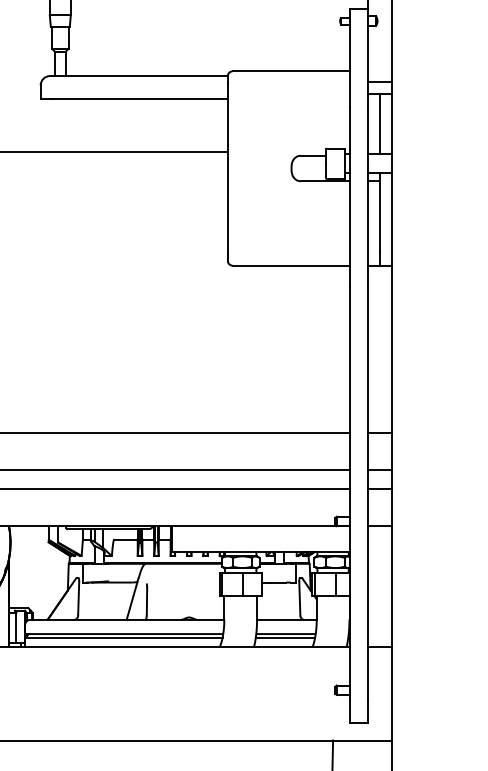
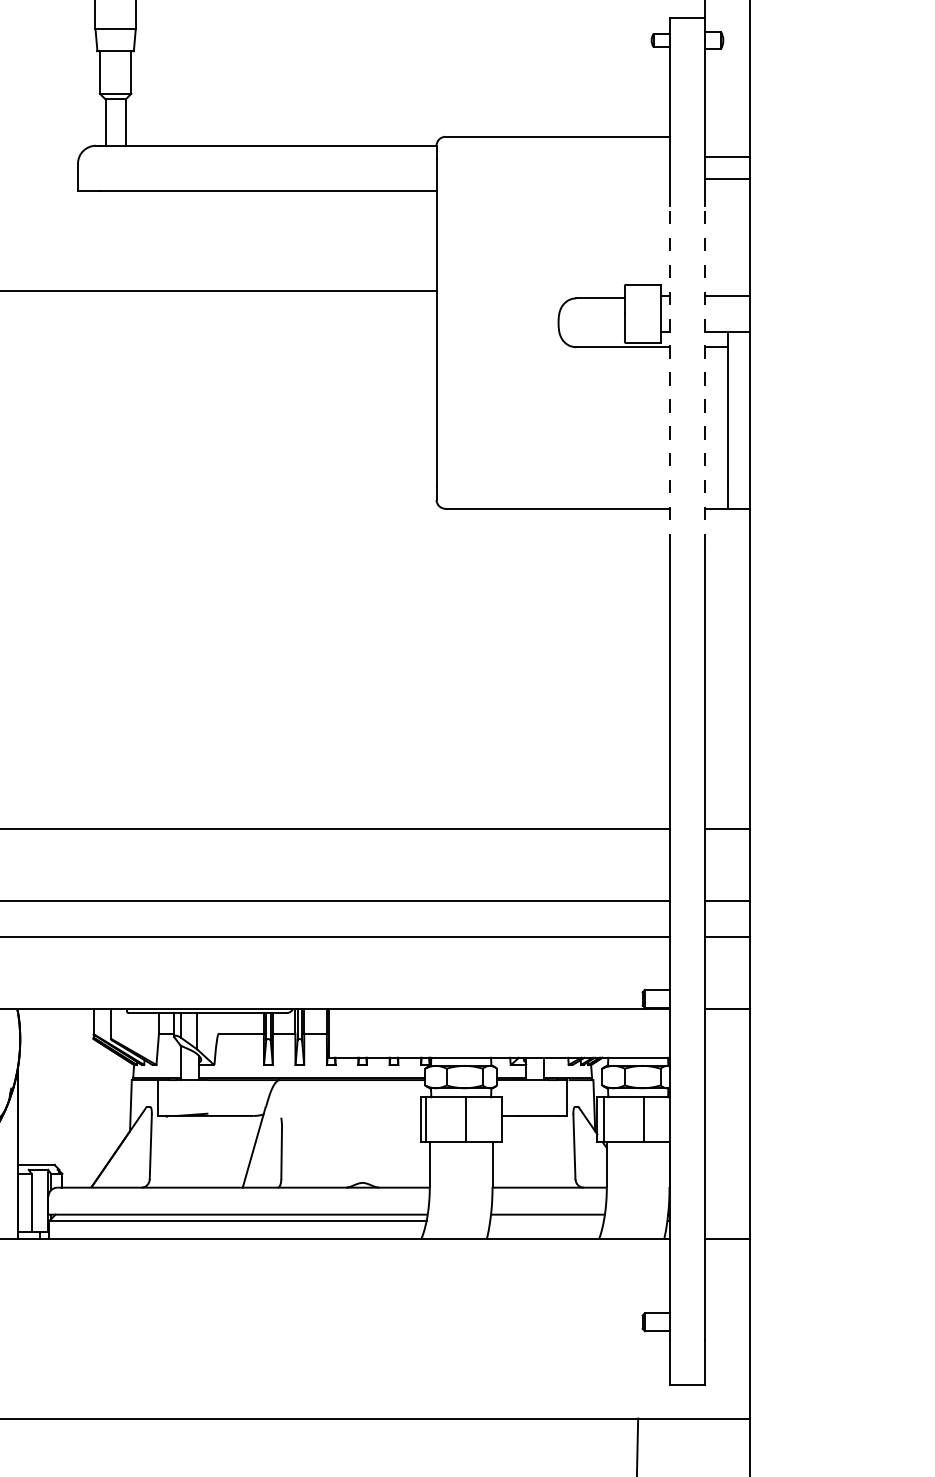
line: (379, 123) -> (727, 236), removed
line: (349, 195) -> (669, 374), solid -> dashed
line: (368, 195) -> (705, 374), solid -> dashed
line: (285, 637) -> (546, 1221), removed

